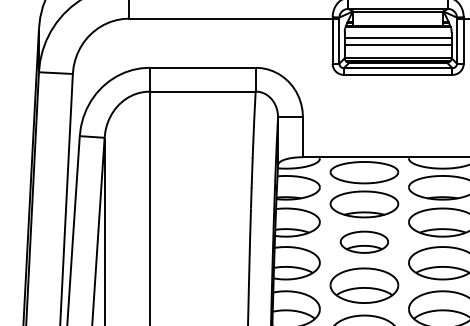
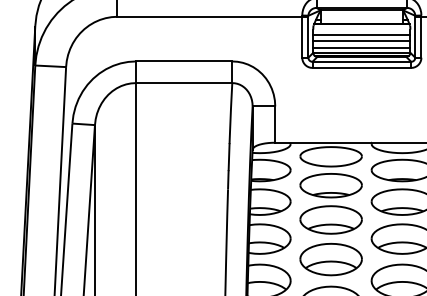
line: (397, 53) -> (361, 48), added
part: (364, 242) -> (331, 220), size x1.43

